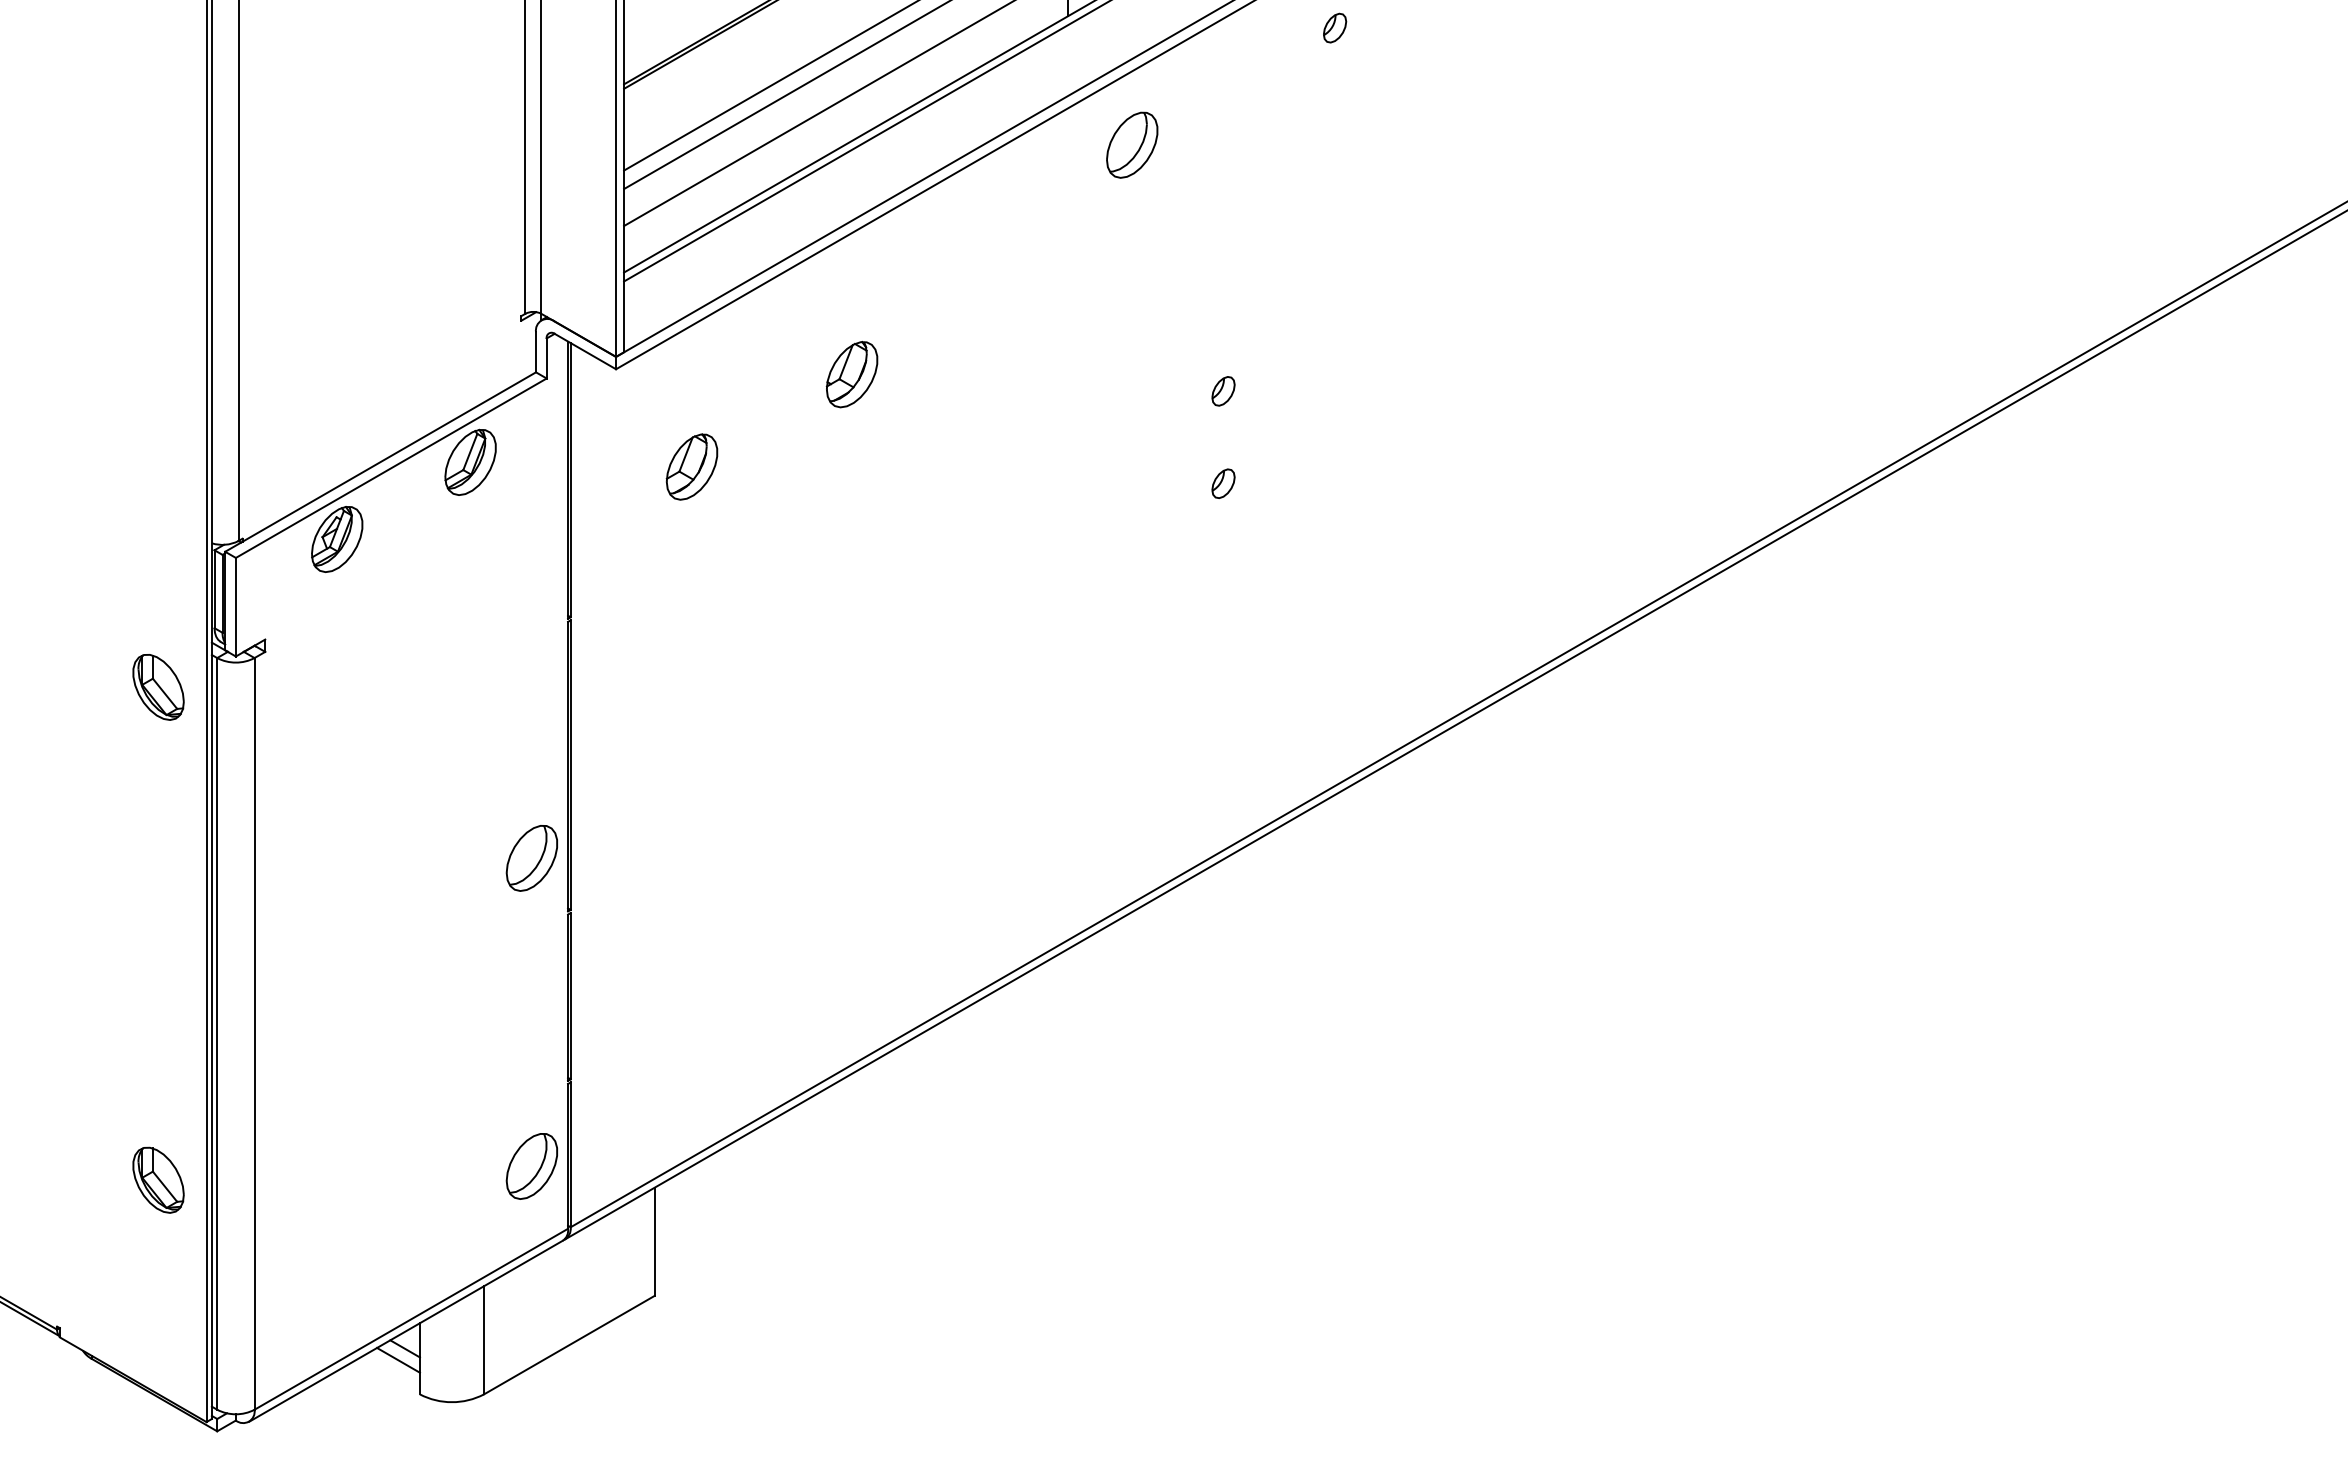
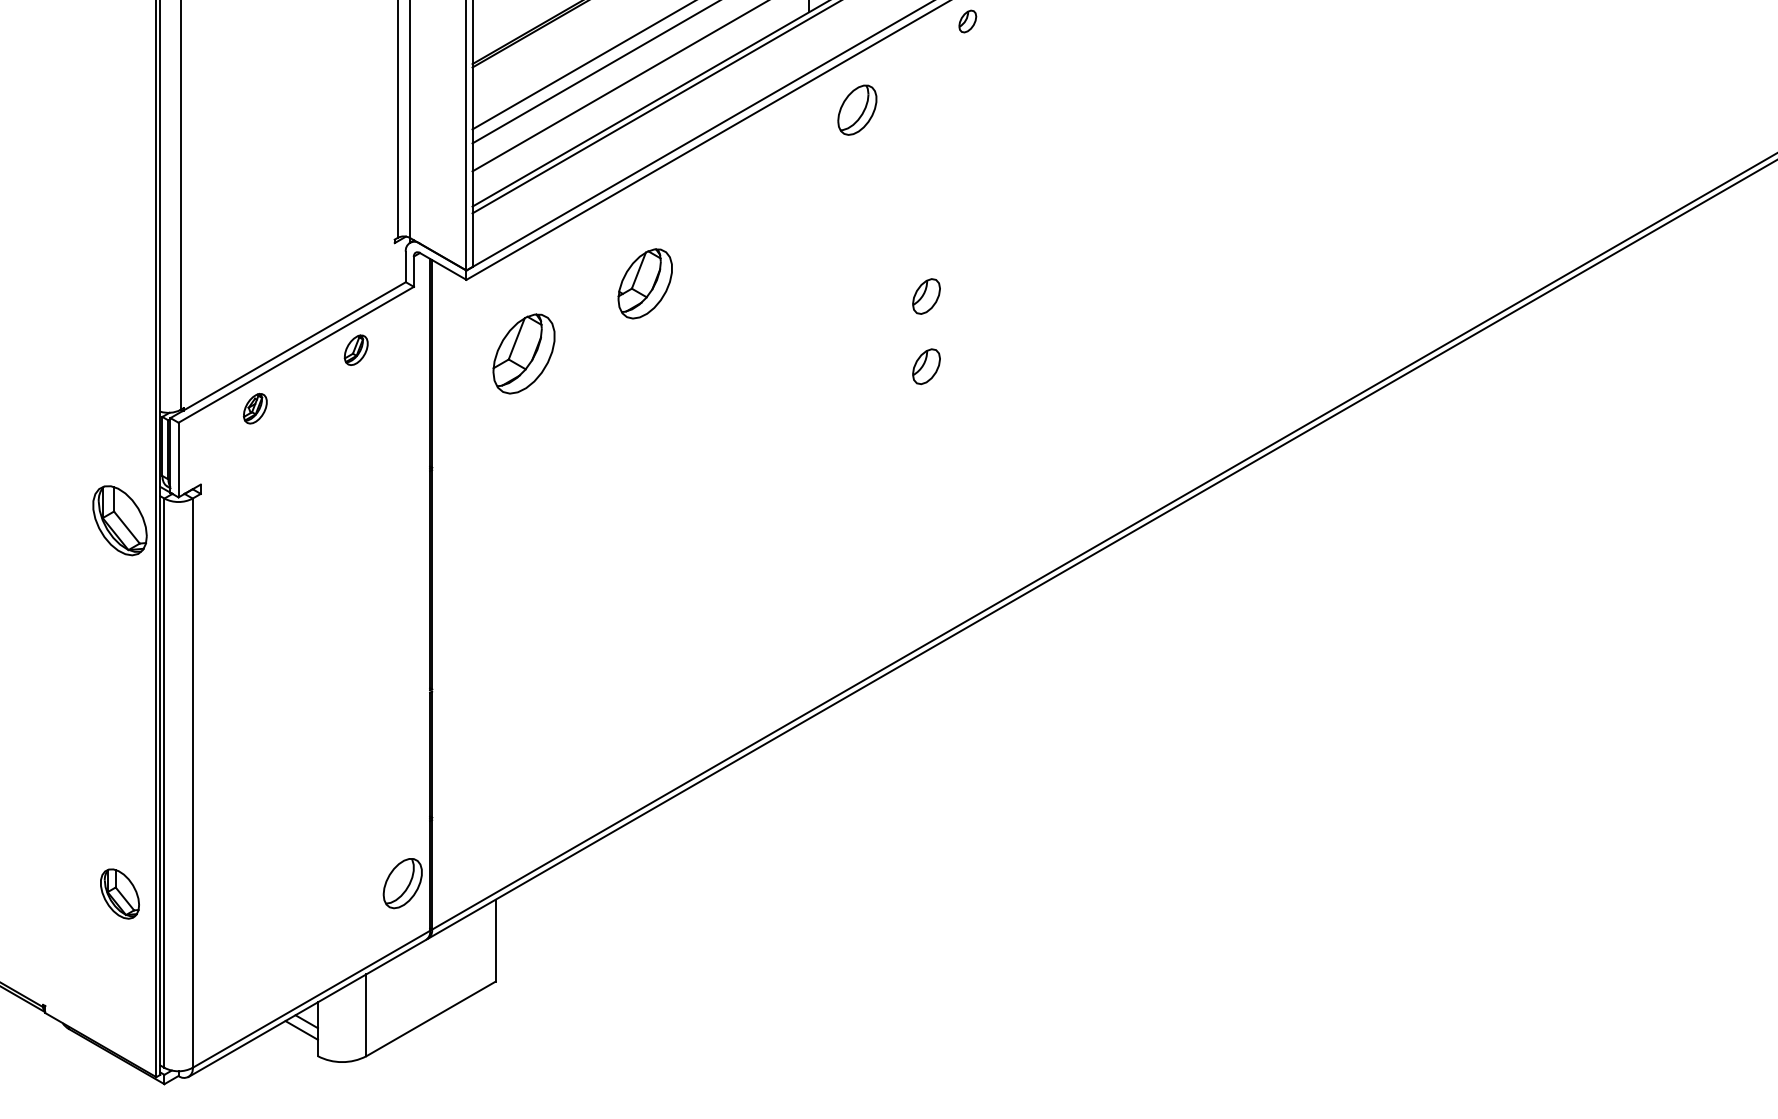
part: (1335, 27) -> (968, 21), moved
part: (851, 374) -> (644, 283), size x1.4
part: (1223, 391) -> (926, 296), size x1.6
part: (470, 461) -> (356, 349), size x0.6
part: (691, 466) -> (523, 353), size x1.6
part: (1223, 483) -> (926, 366), size x1.6
part: (337, 539) -> (255, 408), size x0.6
part: (158, 687) -> (119, 520), size x1.4
part: (531, 858) -> (402, 650), removed

